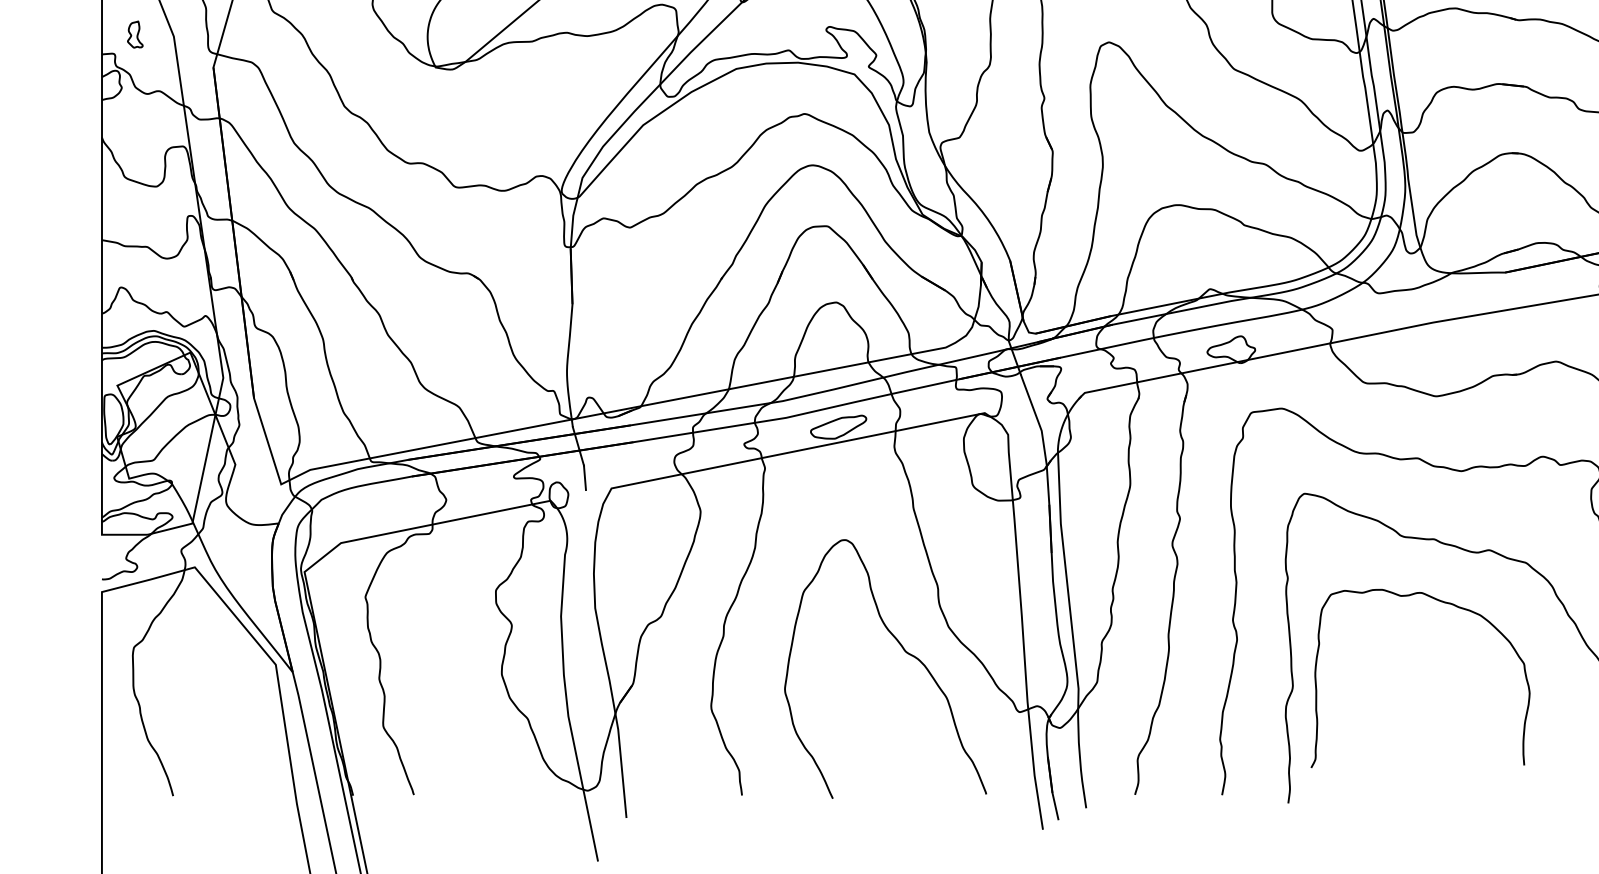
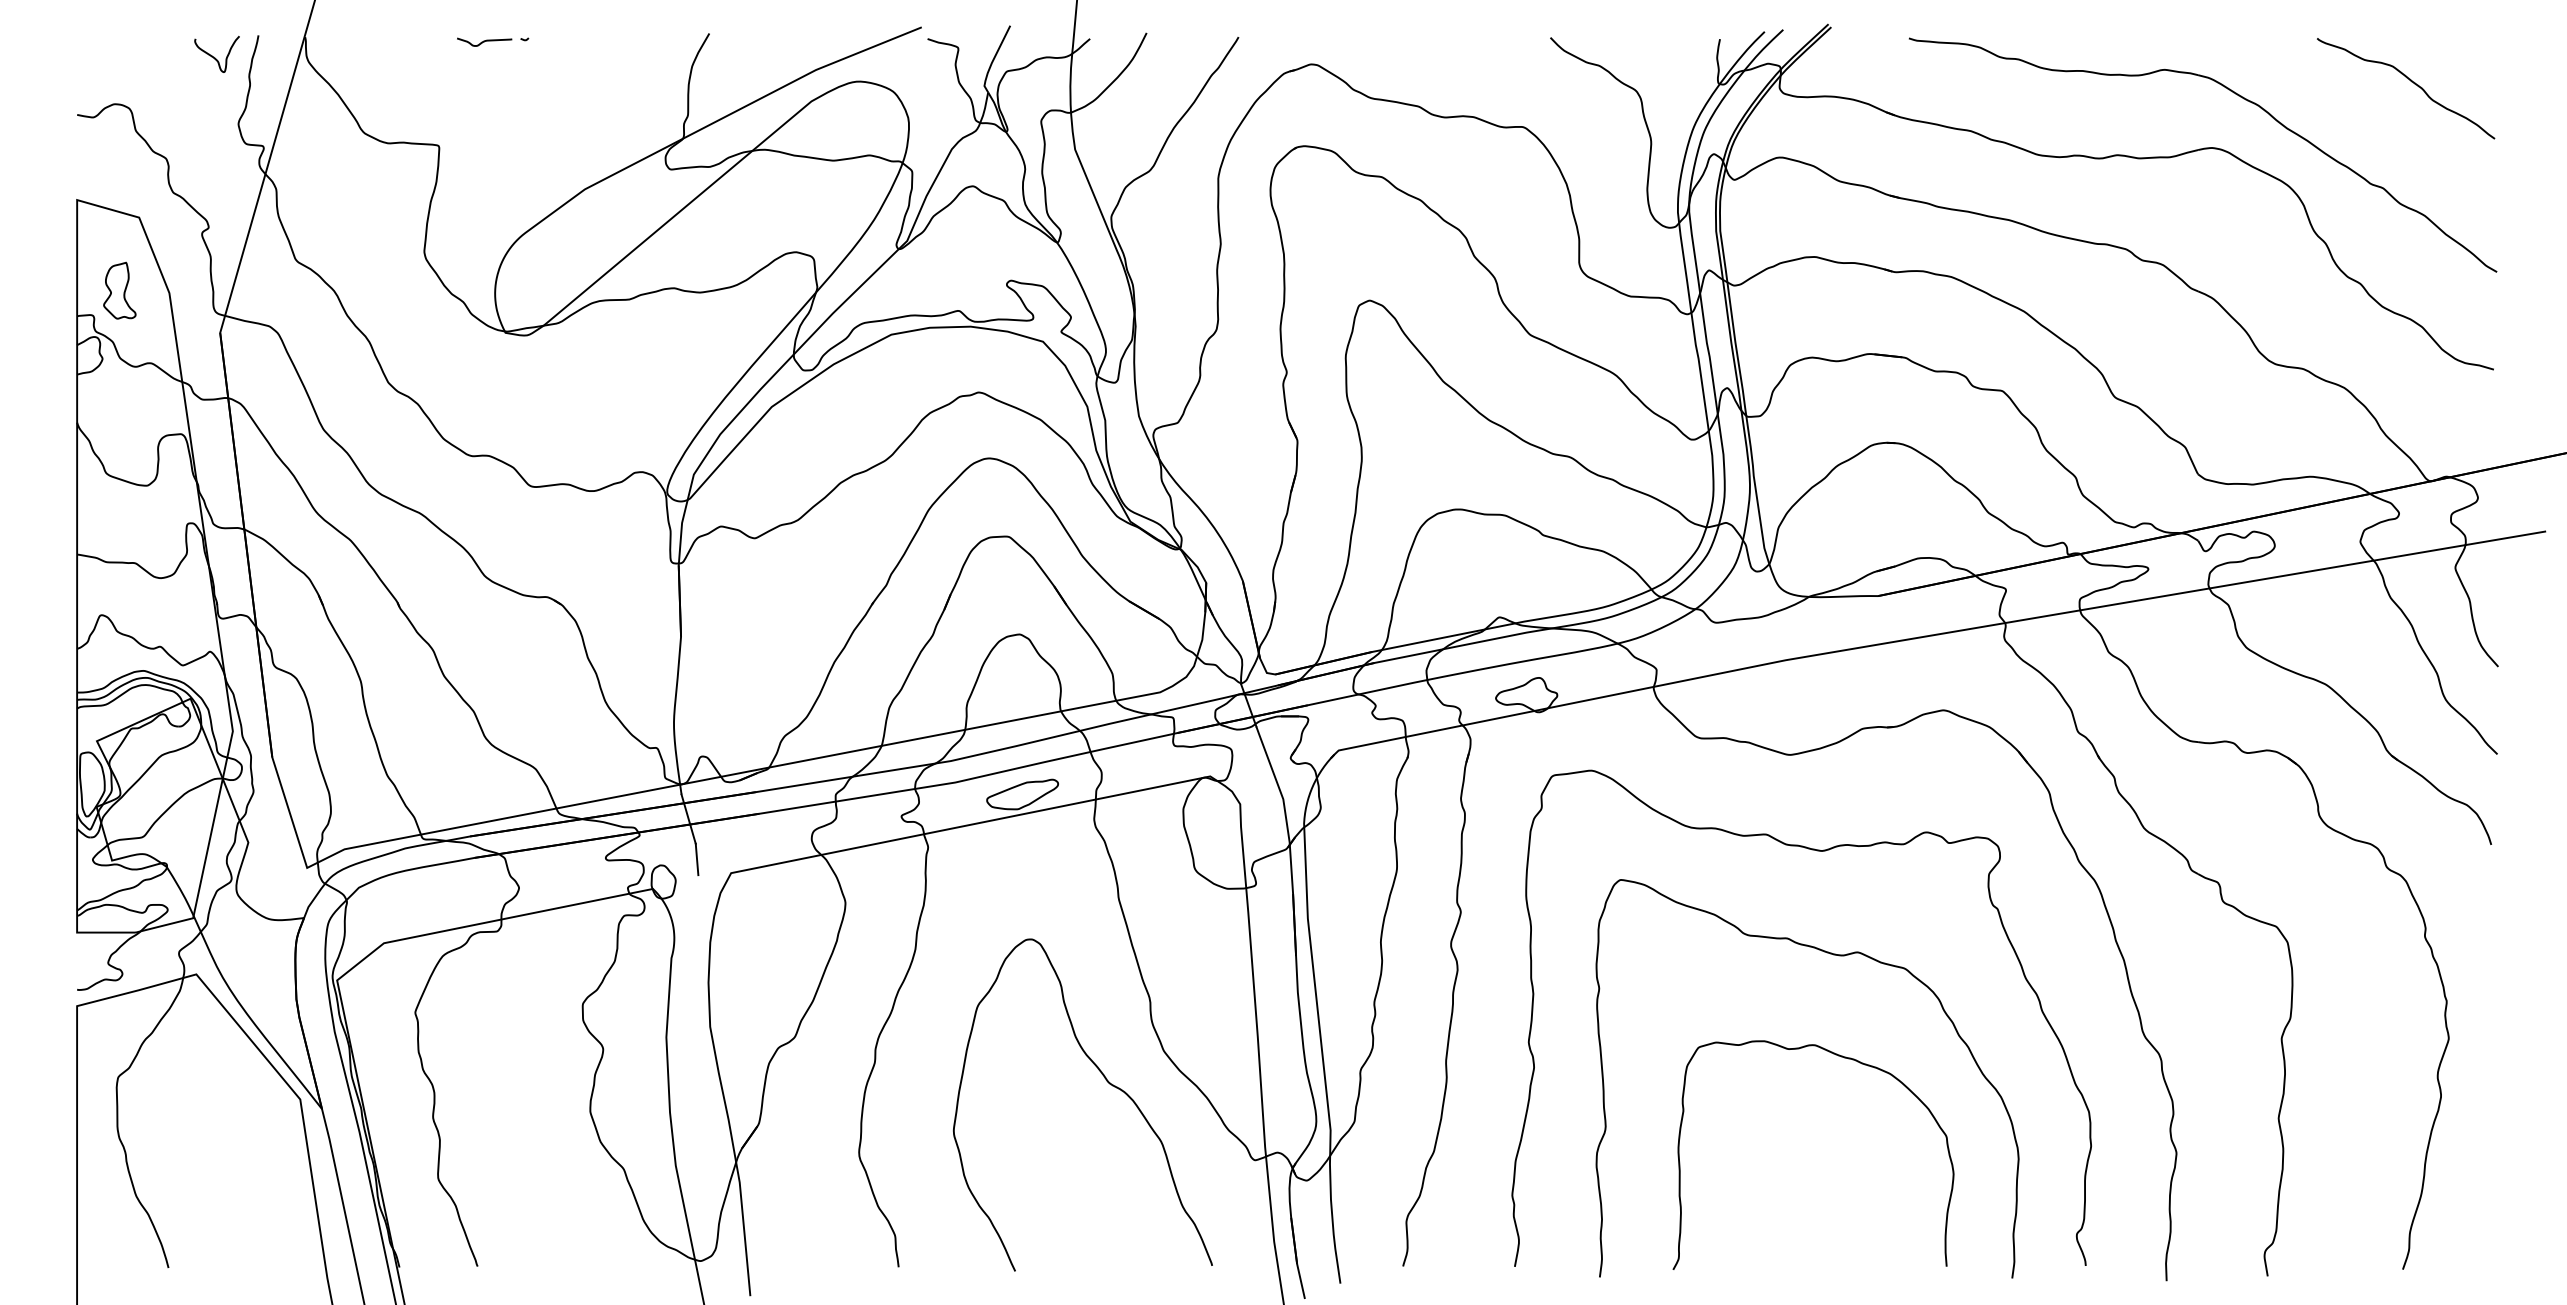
part: (134, 34) -> (119, 290), size x1.67
curve: (1444, 603) -> (1844, 1058), moved

